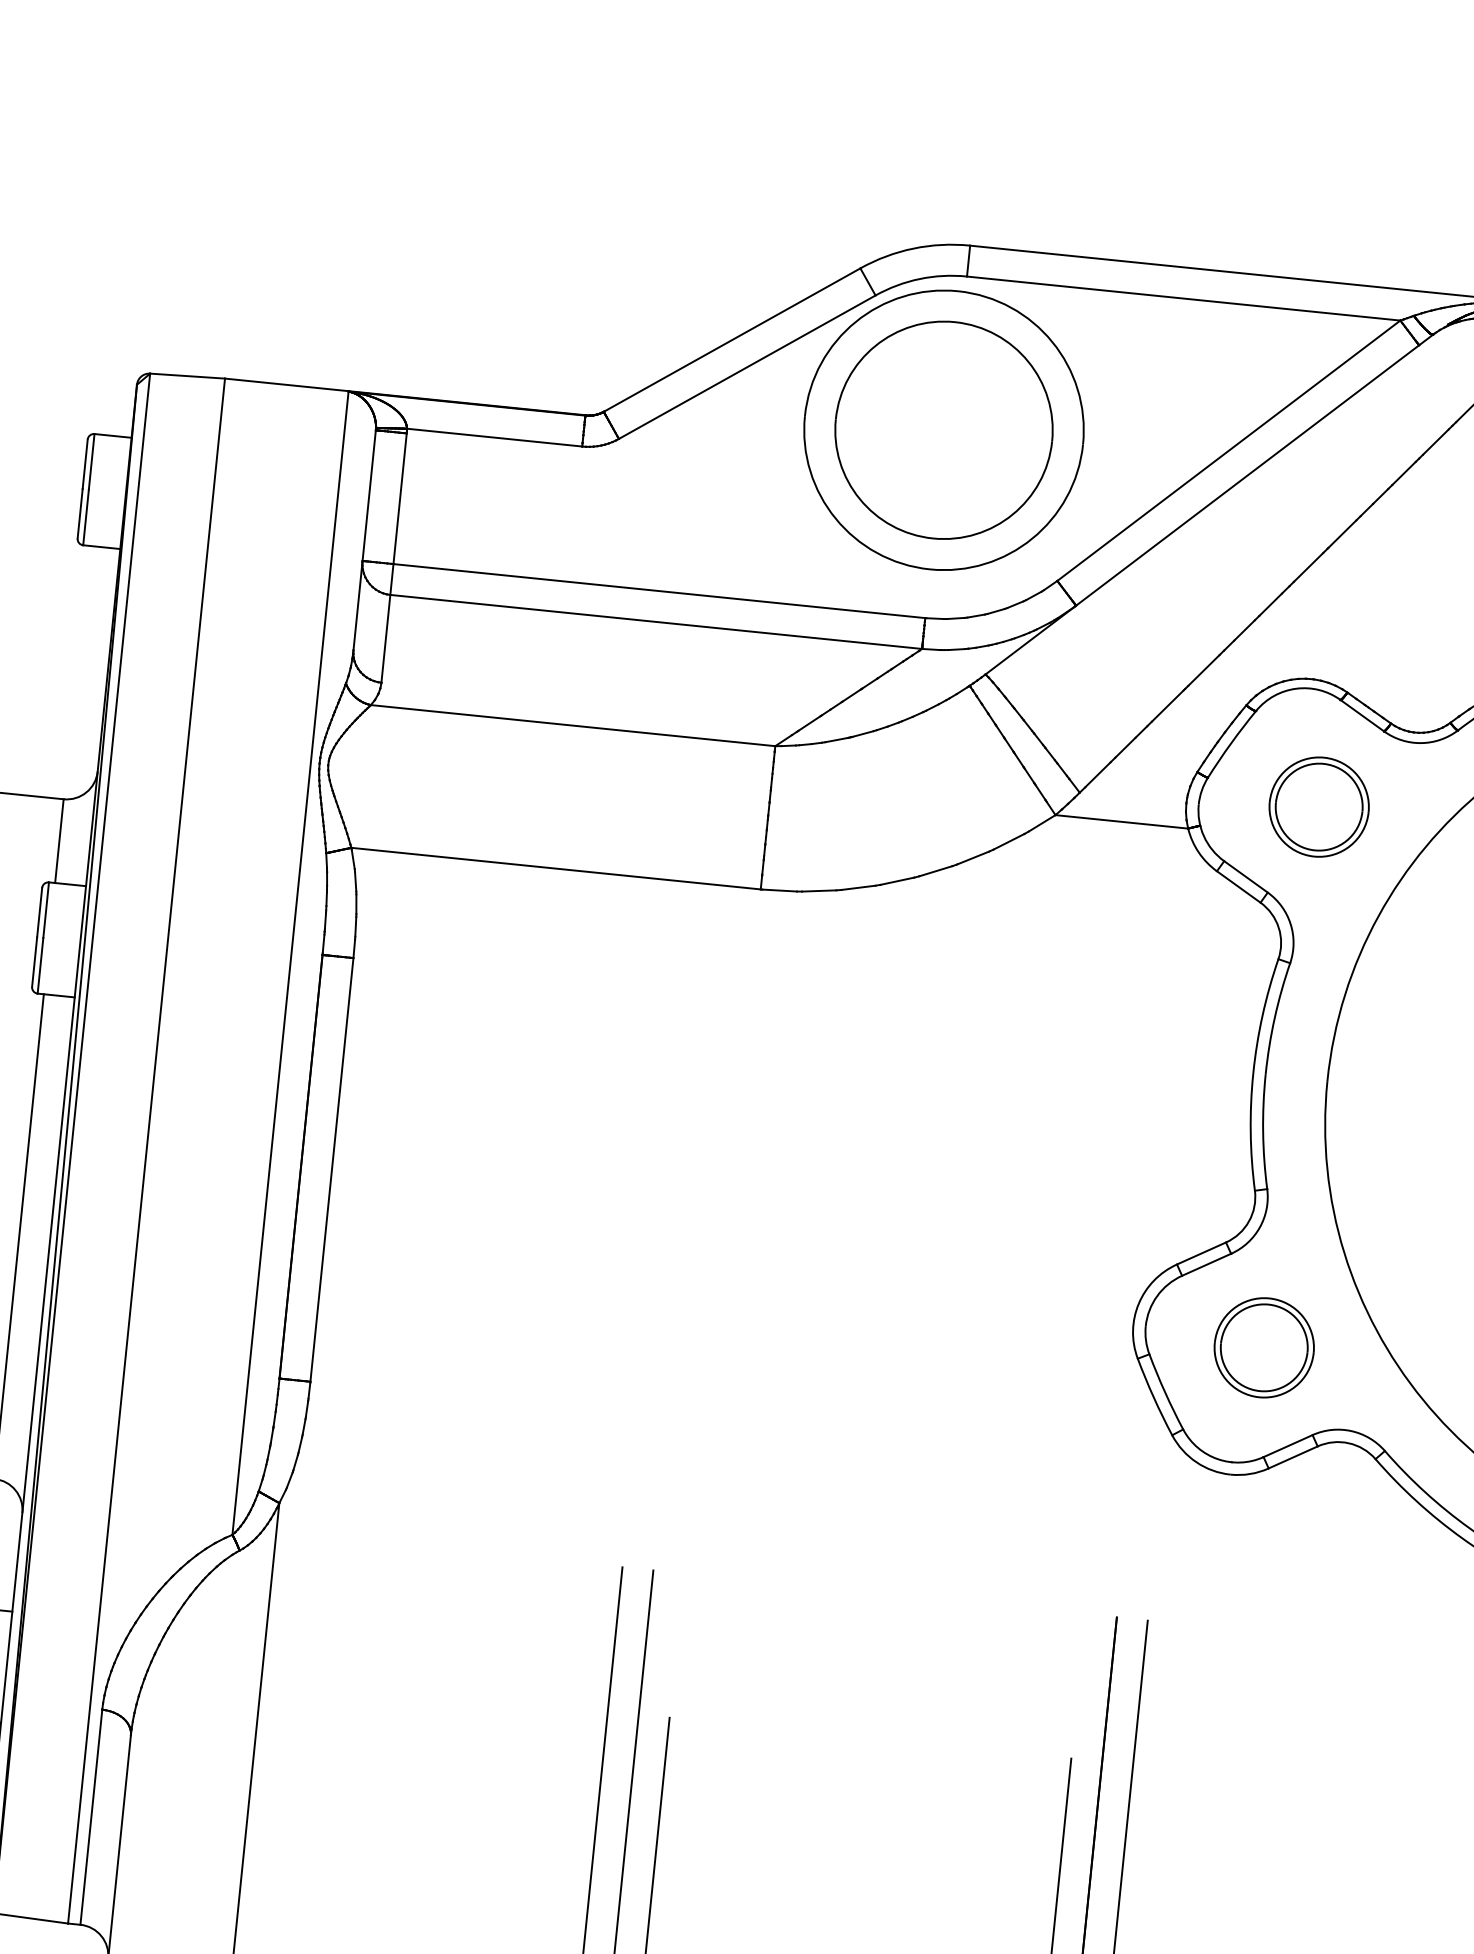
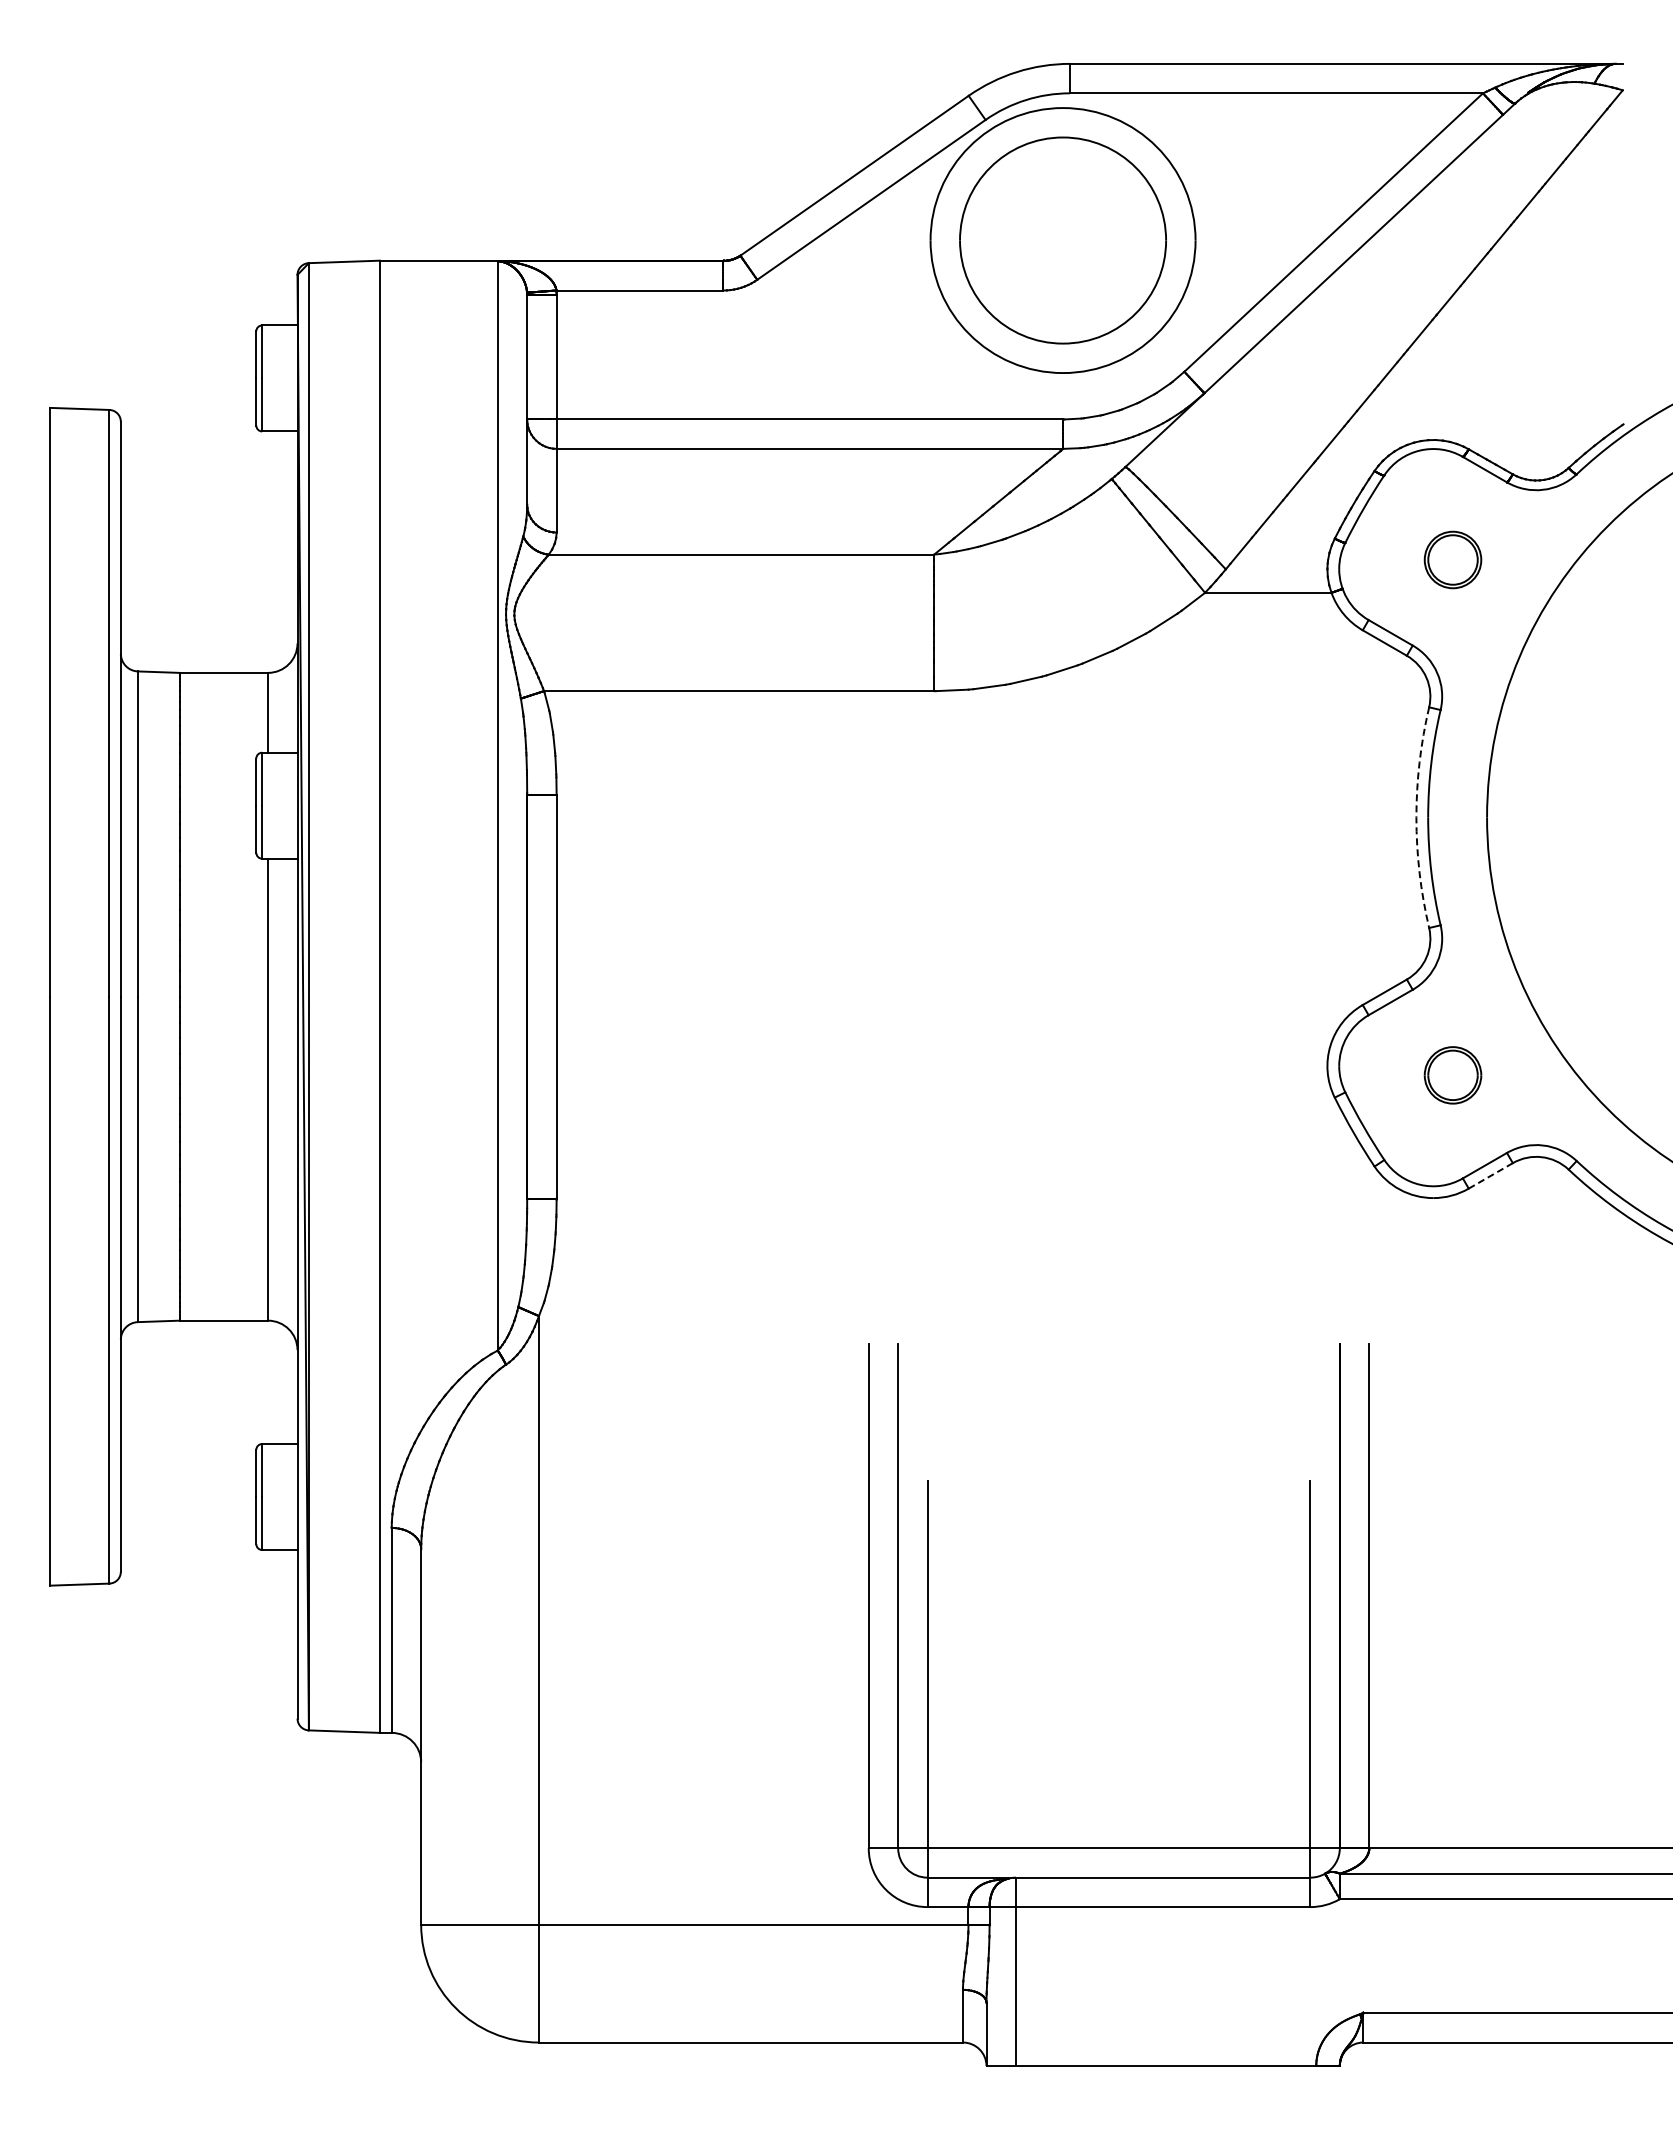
part: (1318, 806) -> (1452, 559), size x0.6
arc: (1253, 1073) -> (1416, 817), solid -> dashed
part: (1263, 1348) -> (1452, 1075), size x0.6
line: (1292, 1458) -> (1490, 1176), solid -> dashed

